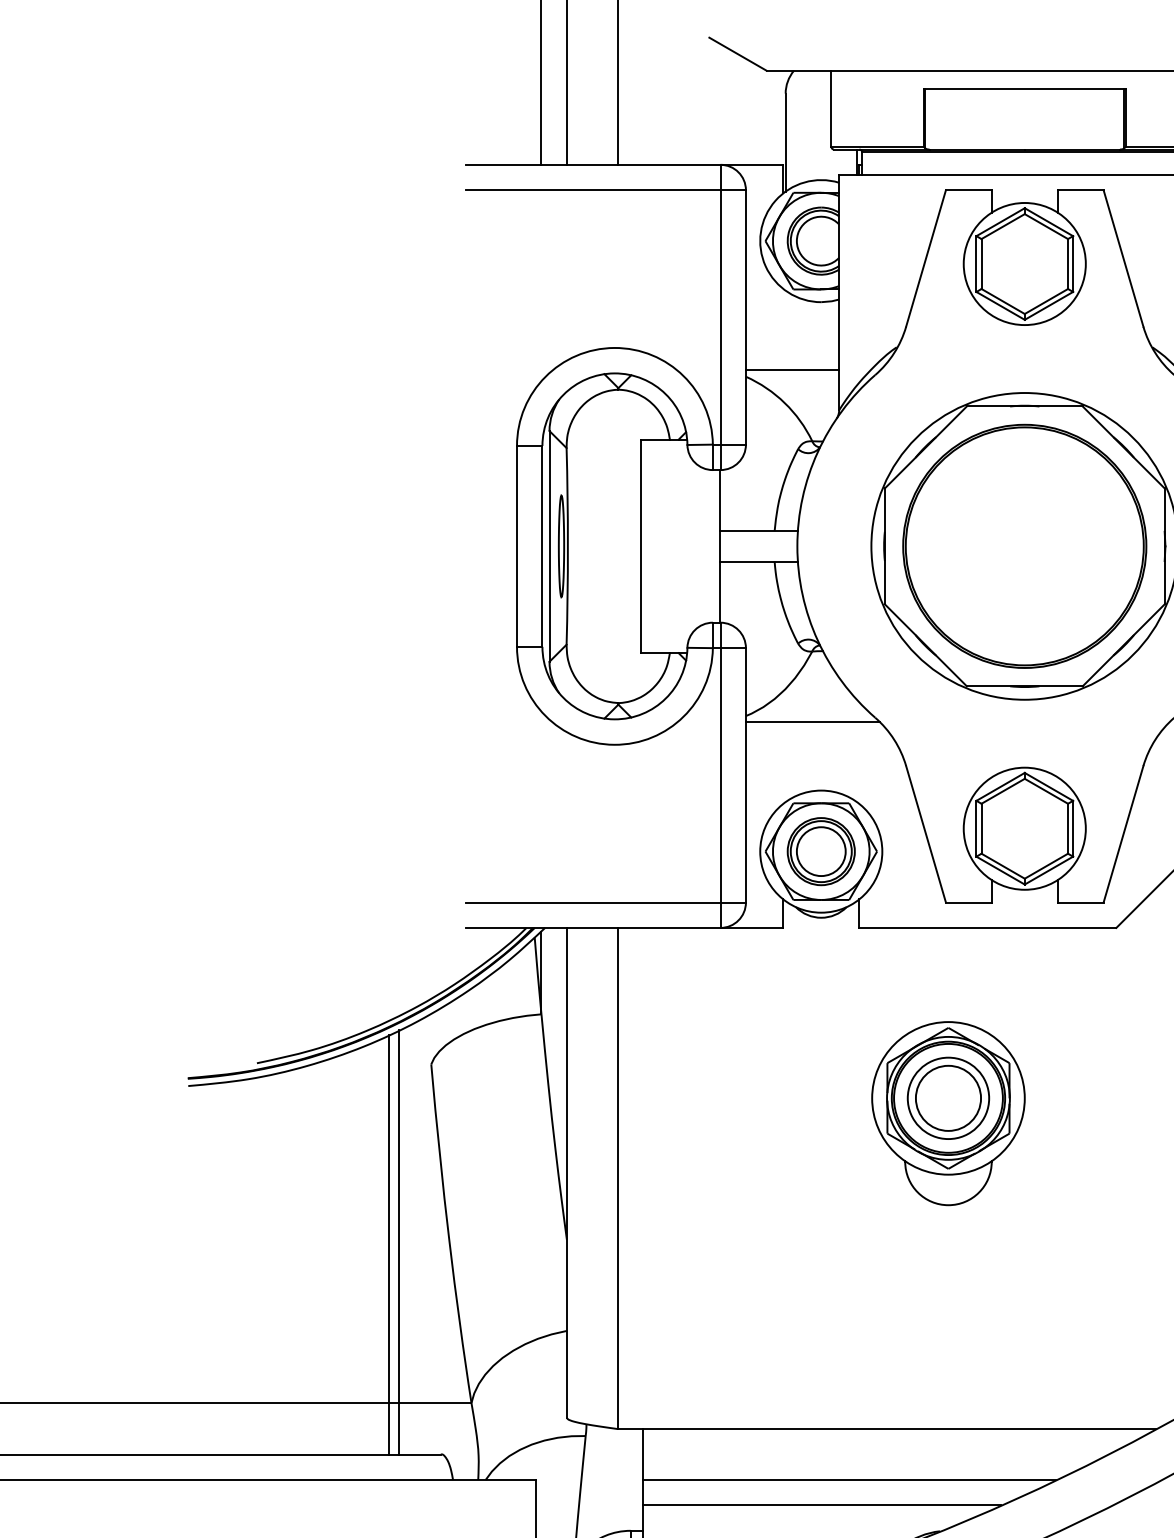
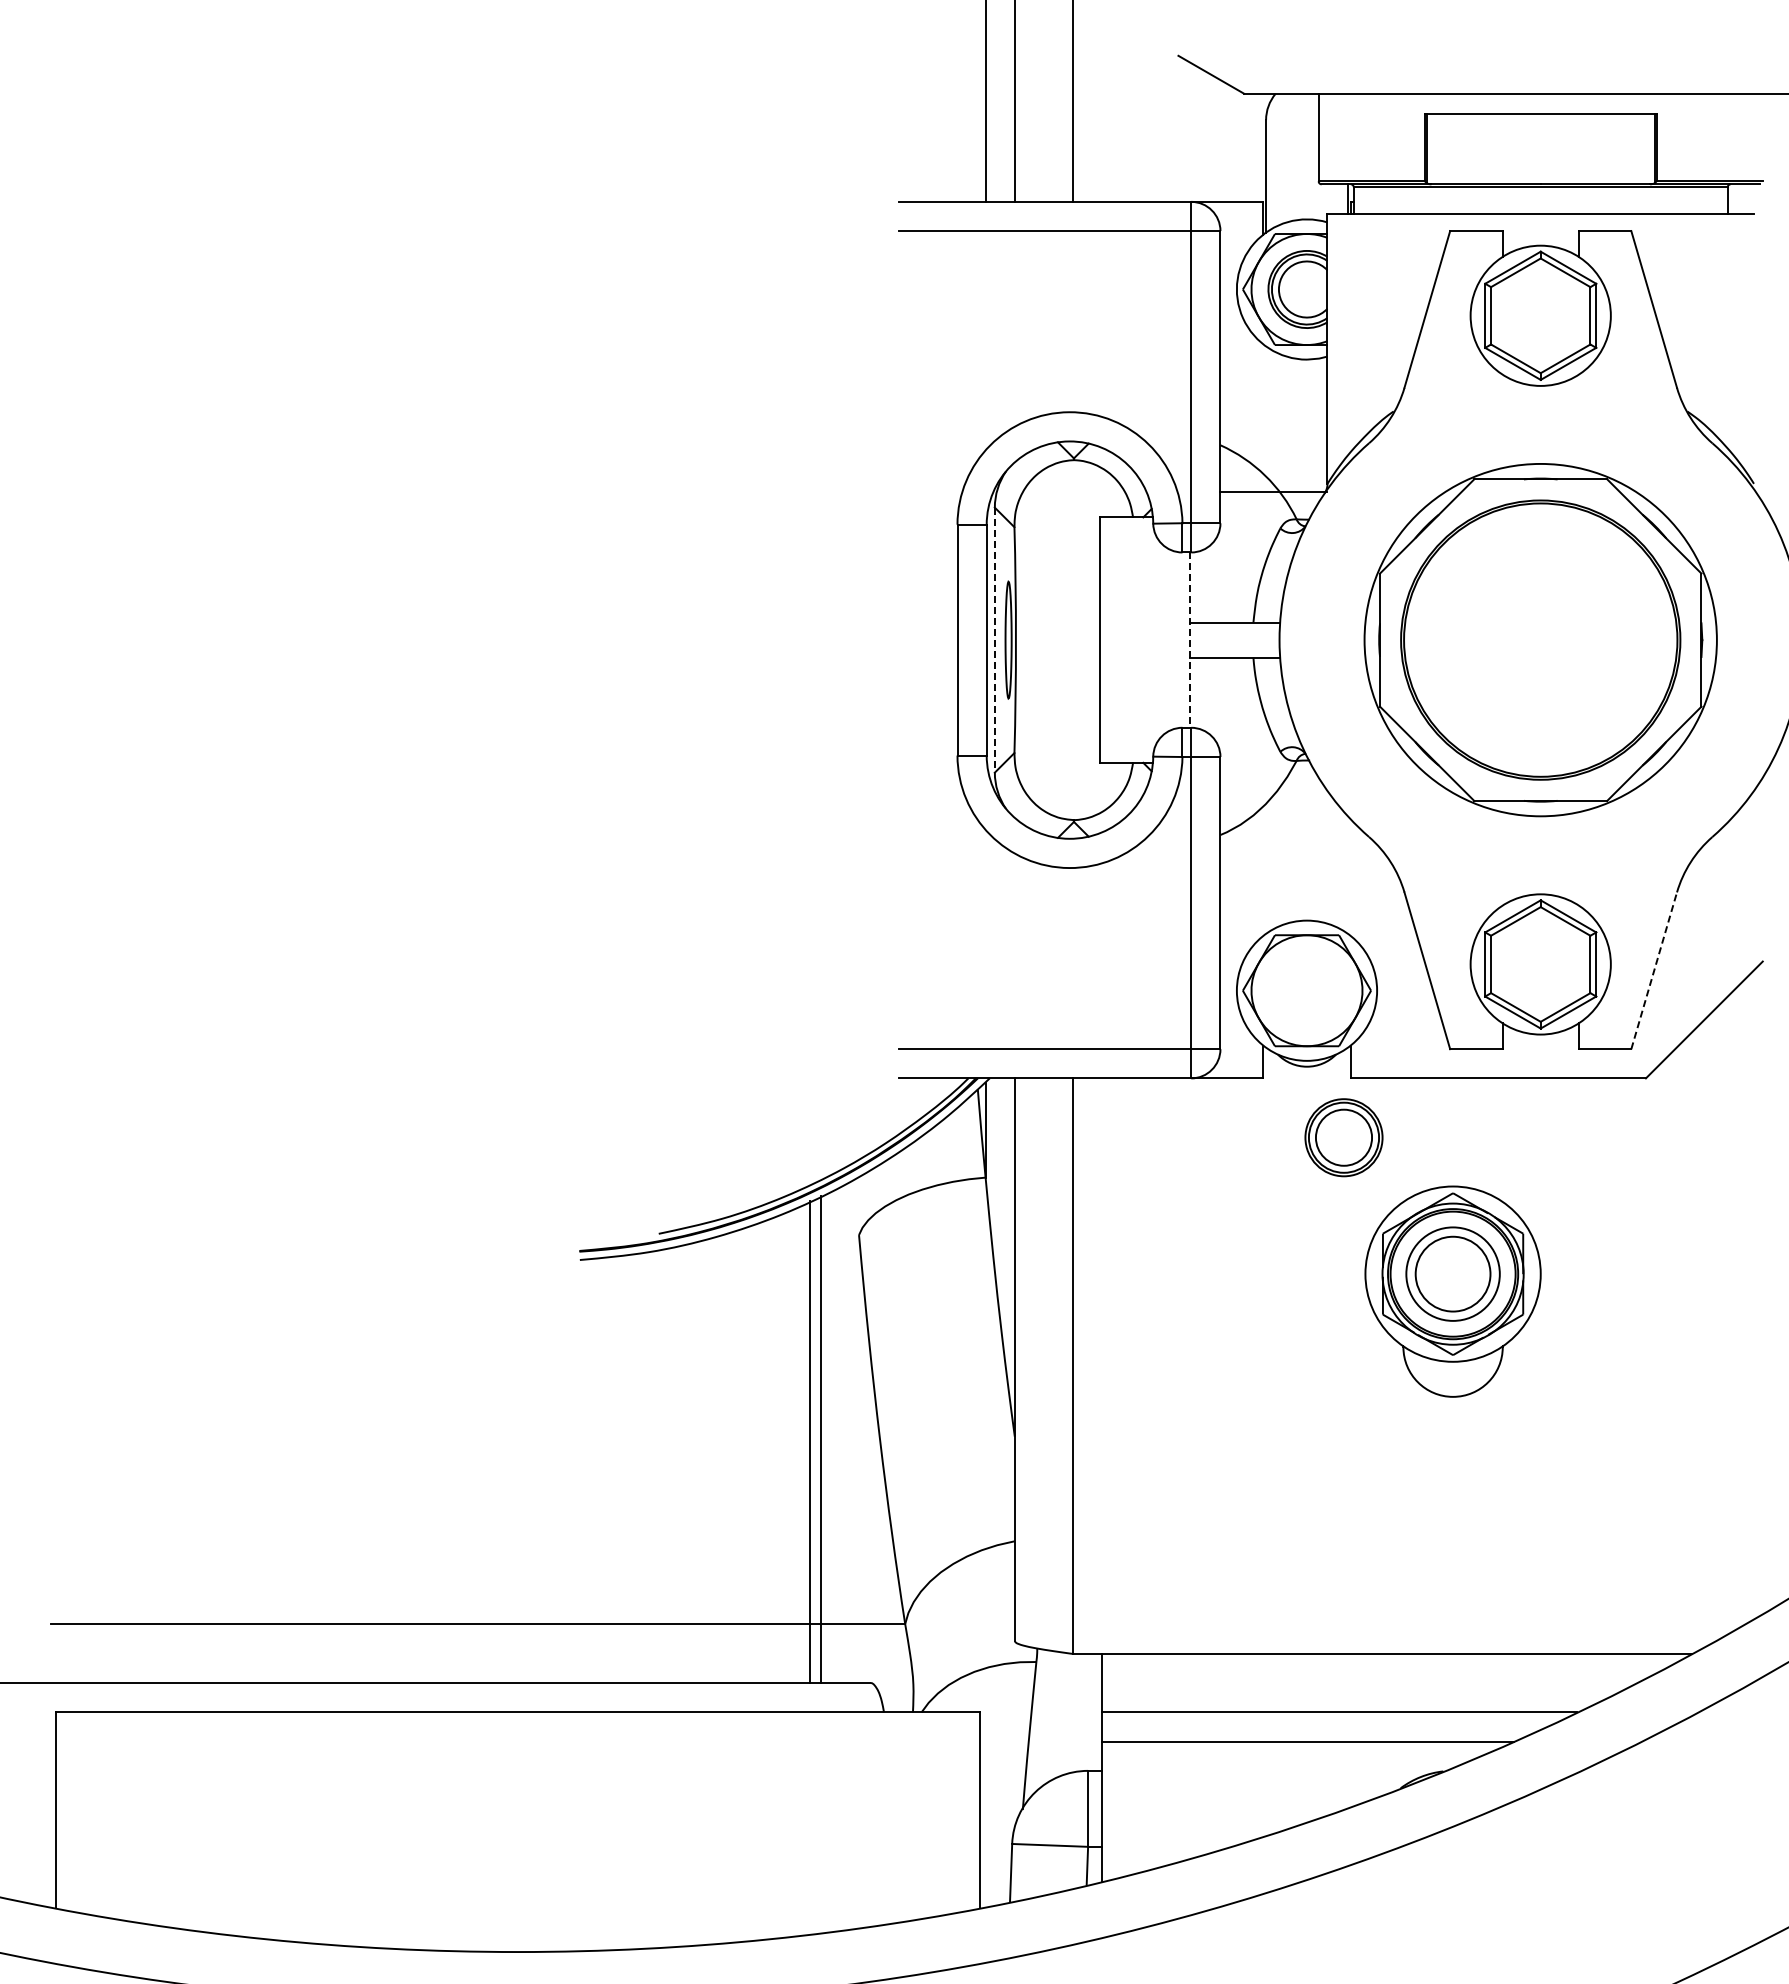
line: (792, 369) -> (1273, 491), moved
line: (549, 546) -> (994, 640), solid -> dashed
line: (719, 546) -> (1190, 640), solid -> dashed
line: (813, 722) -> (1297, 842), removed
line: (1123, 834) -> (1654, 970), solid -> dashed
part: (820, 851) -> (1343, 1137), moved

